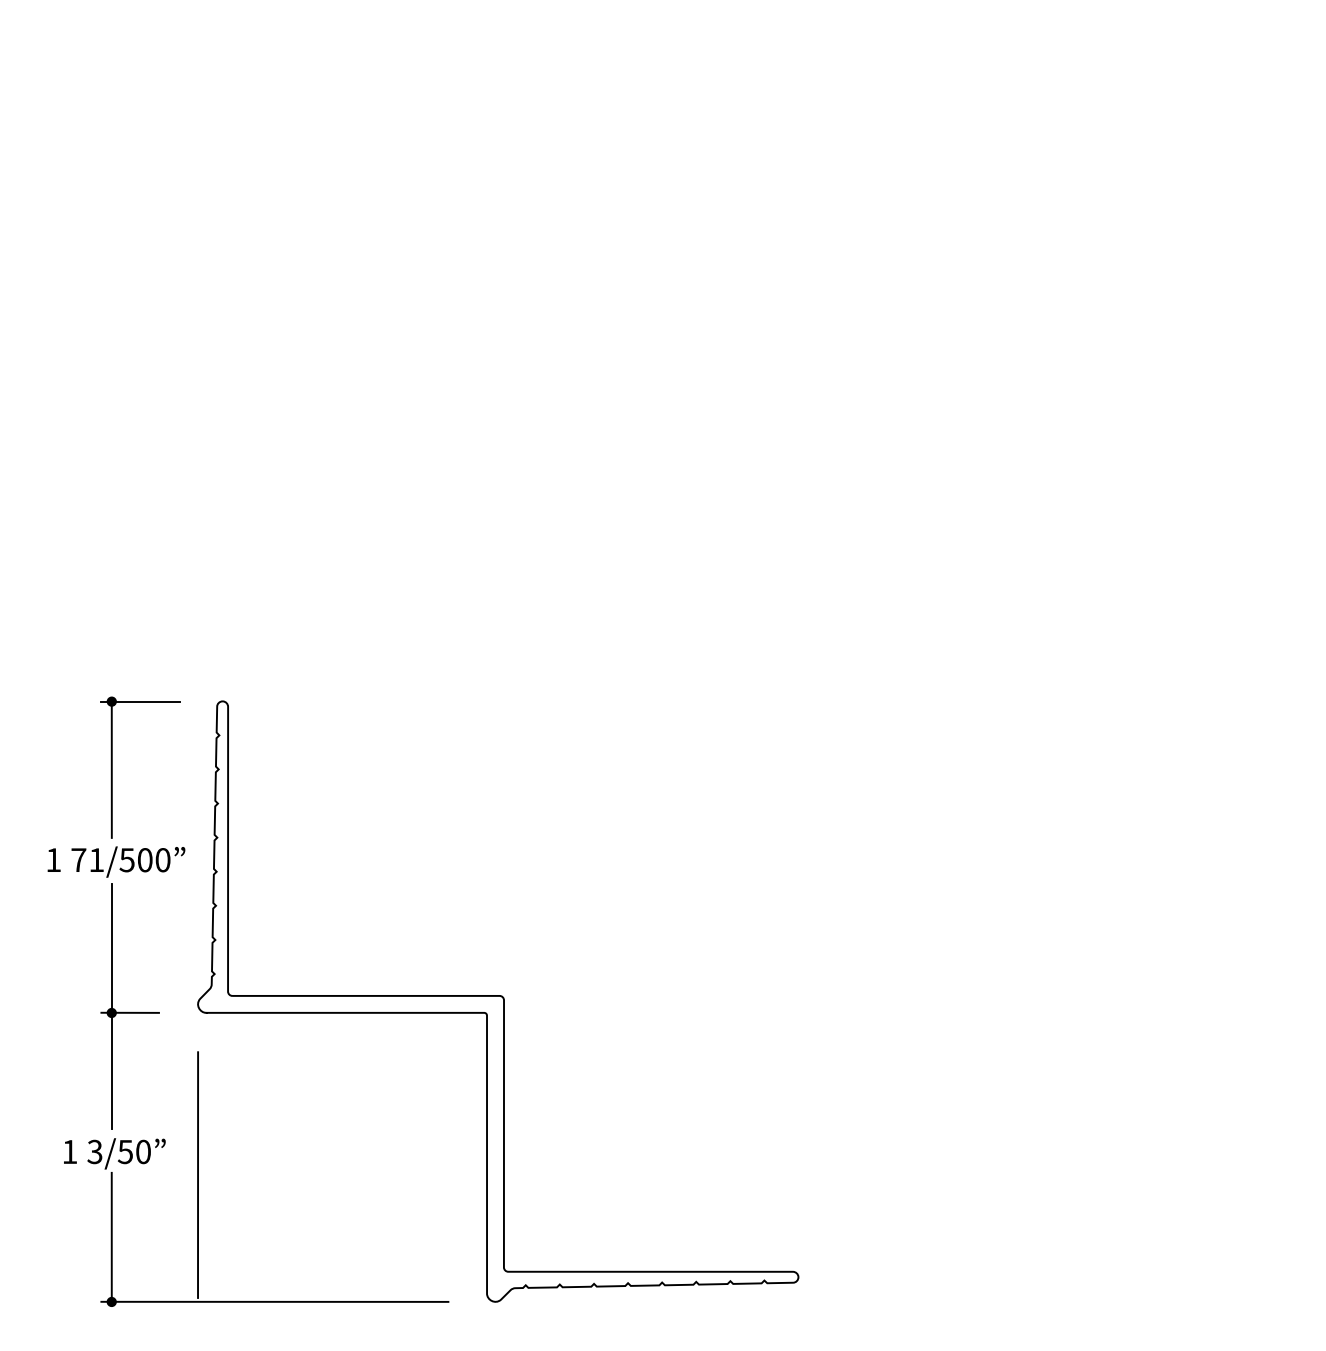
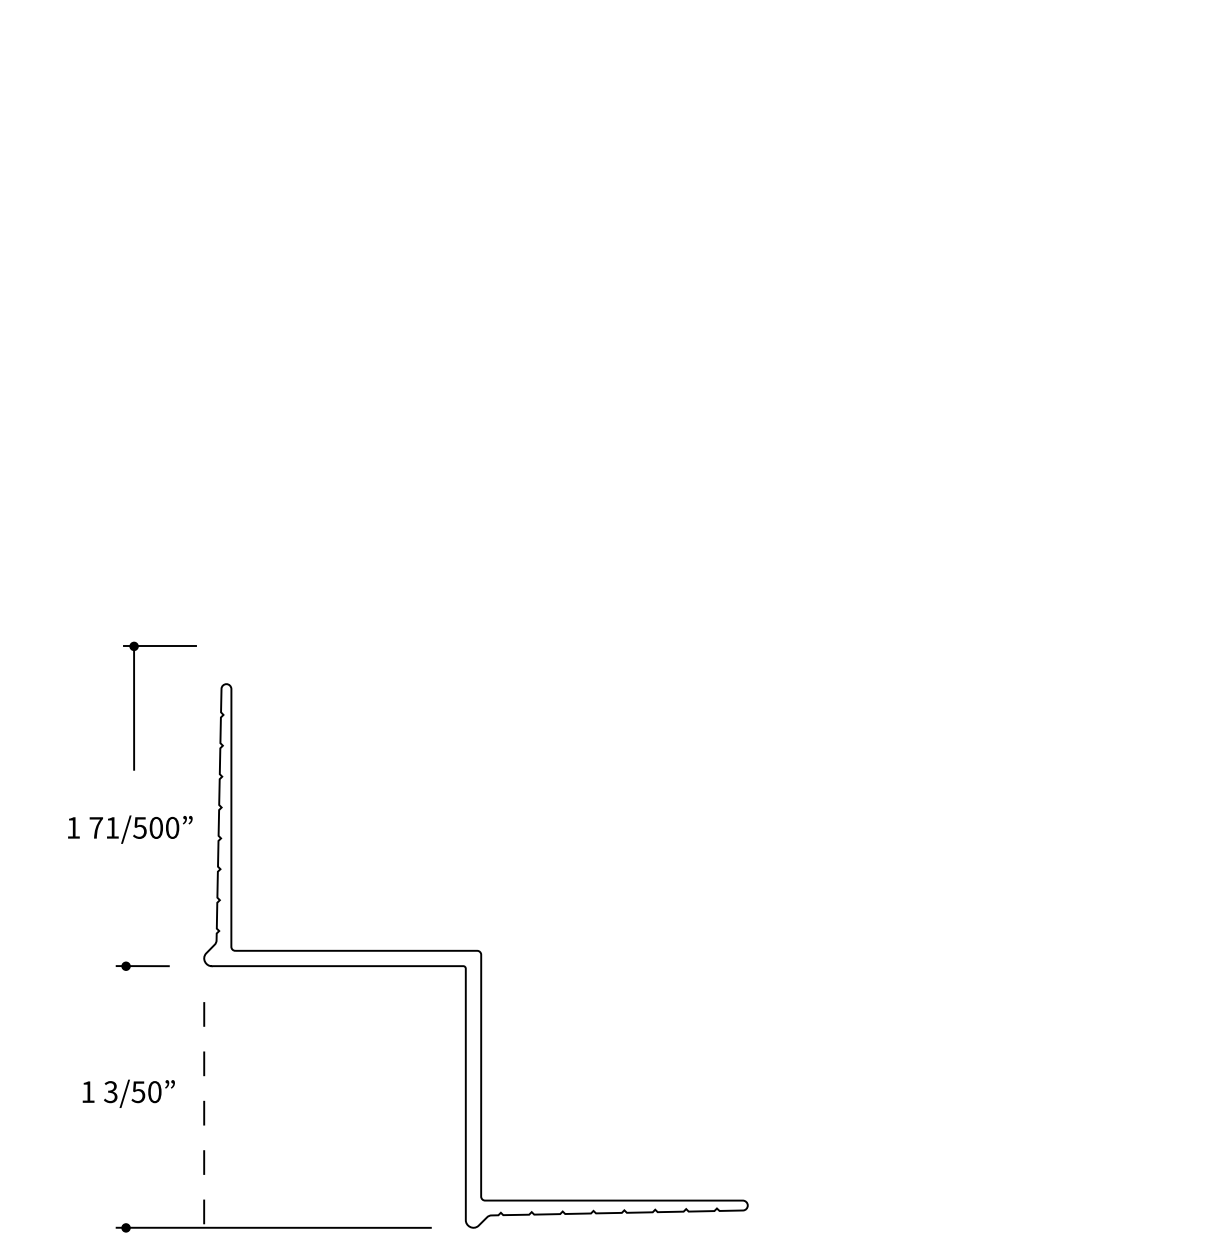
part: (112, 766) -> (134, 705), moved
line: (112, 1005) -> (126, 959), removed
line: (198, 1174) -> (204, 1112), solid -> dashed
line: (112, 1237) -> (126, 1169), removed

